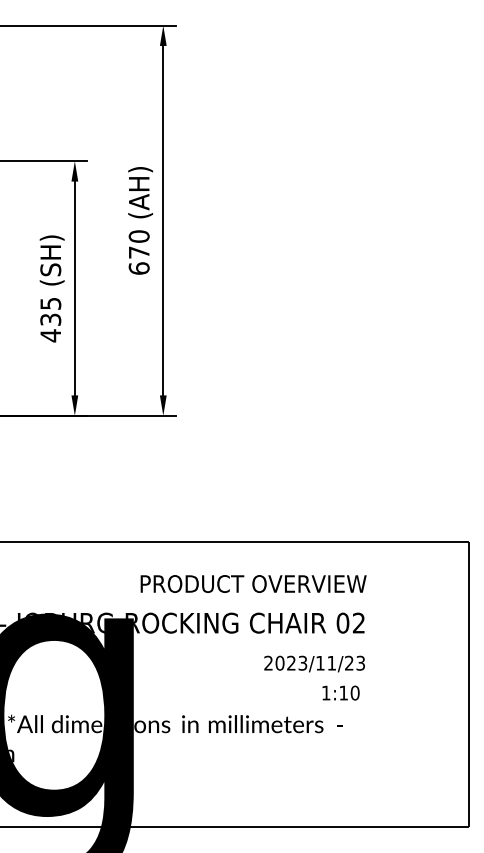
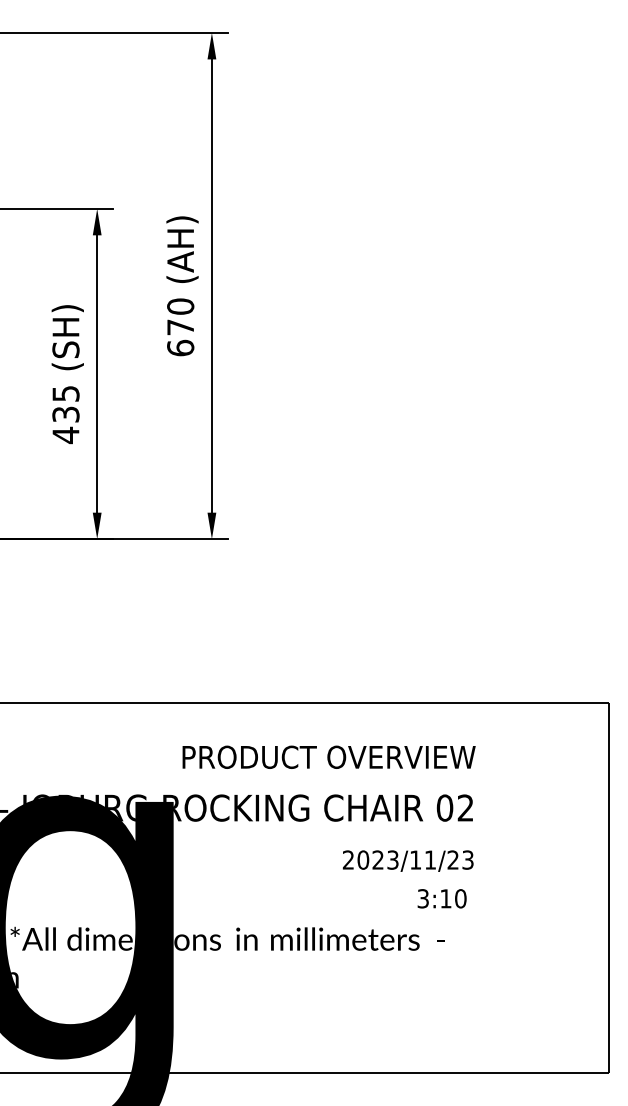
text: (326, 692) -> (423, 898), 1:10 -> 3:10

